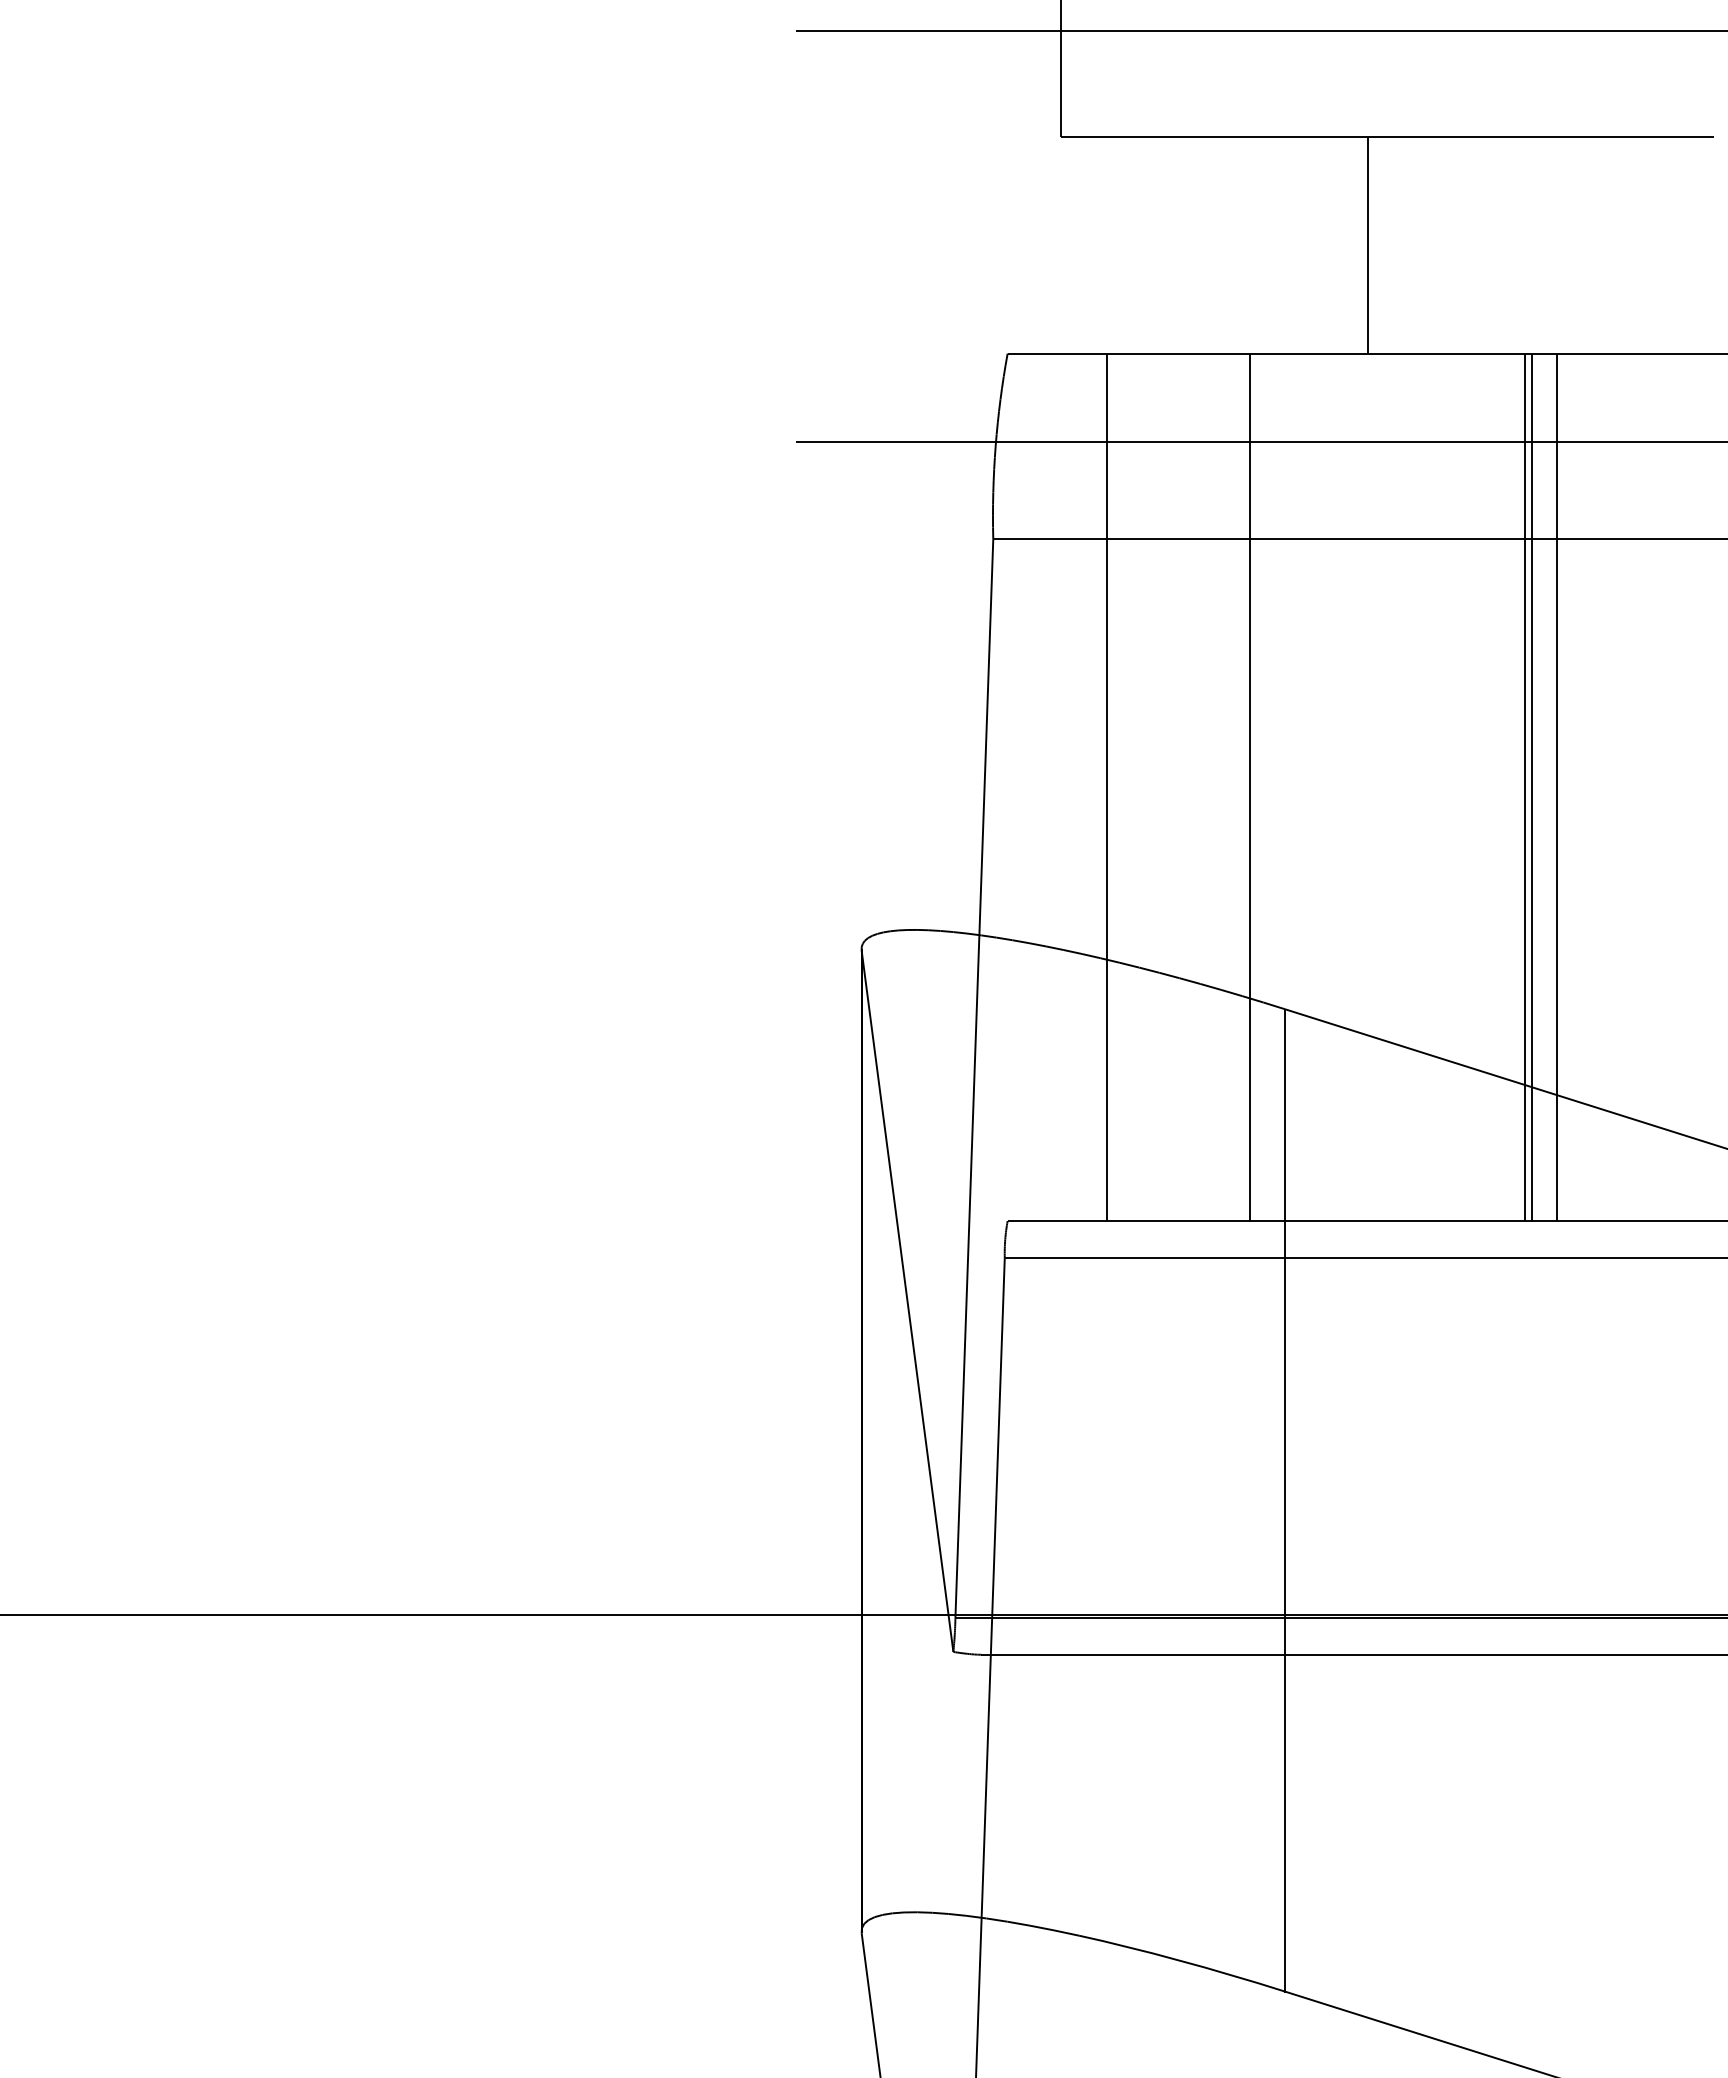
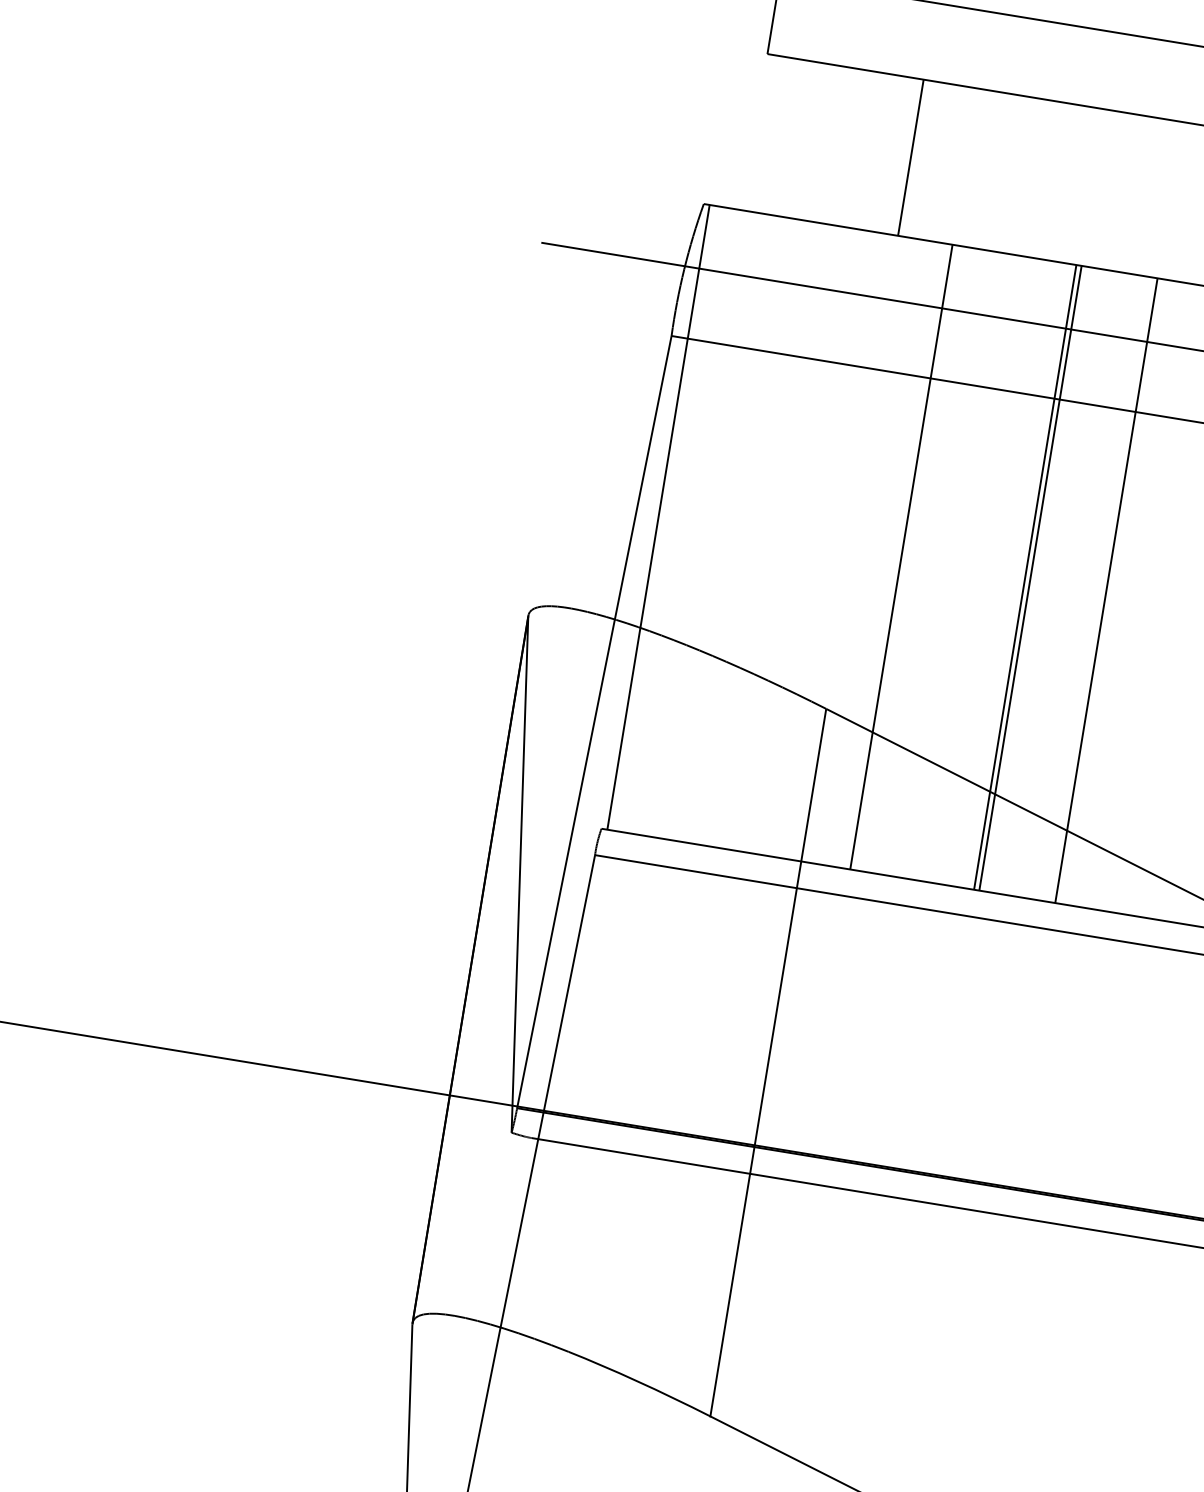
line: (1368, 244) -> (911, 157), moved
line: (1106, 787) -> (658, 517), moved
line: (1250, 787) -> (901, 557), moved
line: (1556, 787) -> (1106, 590), moved

